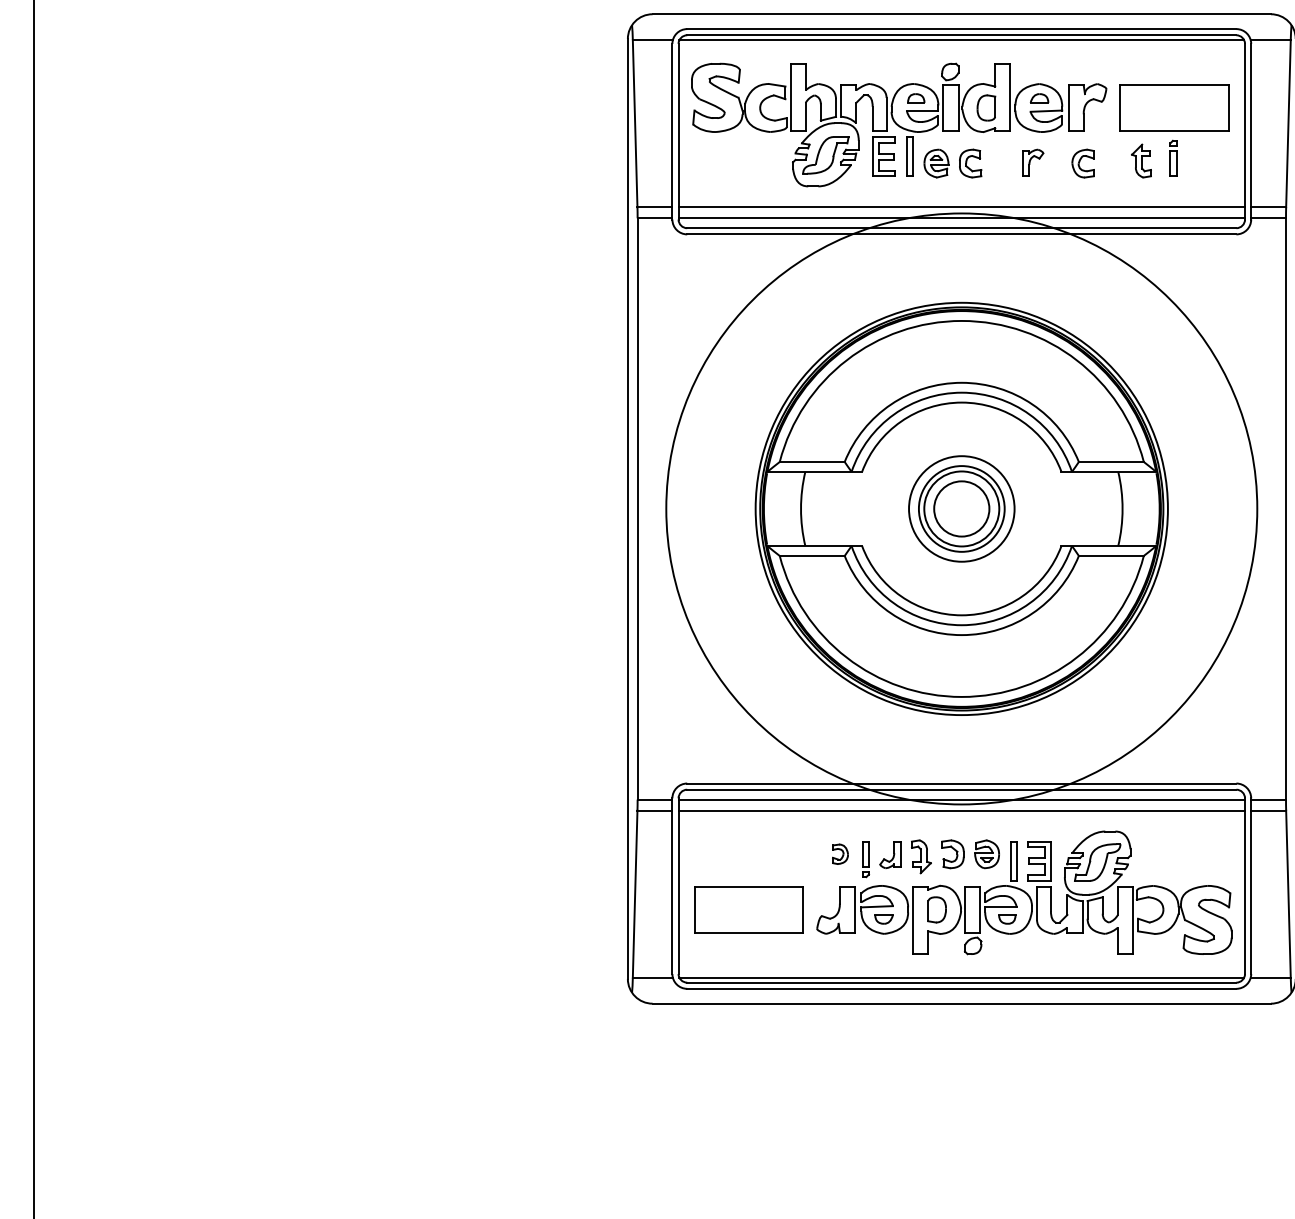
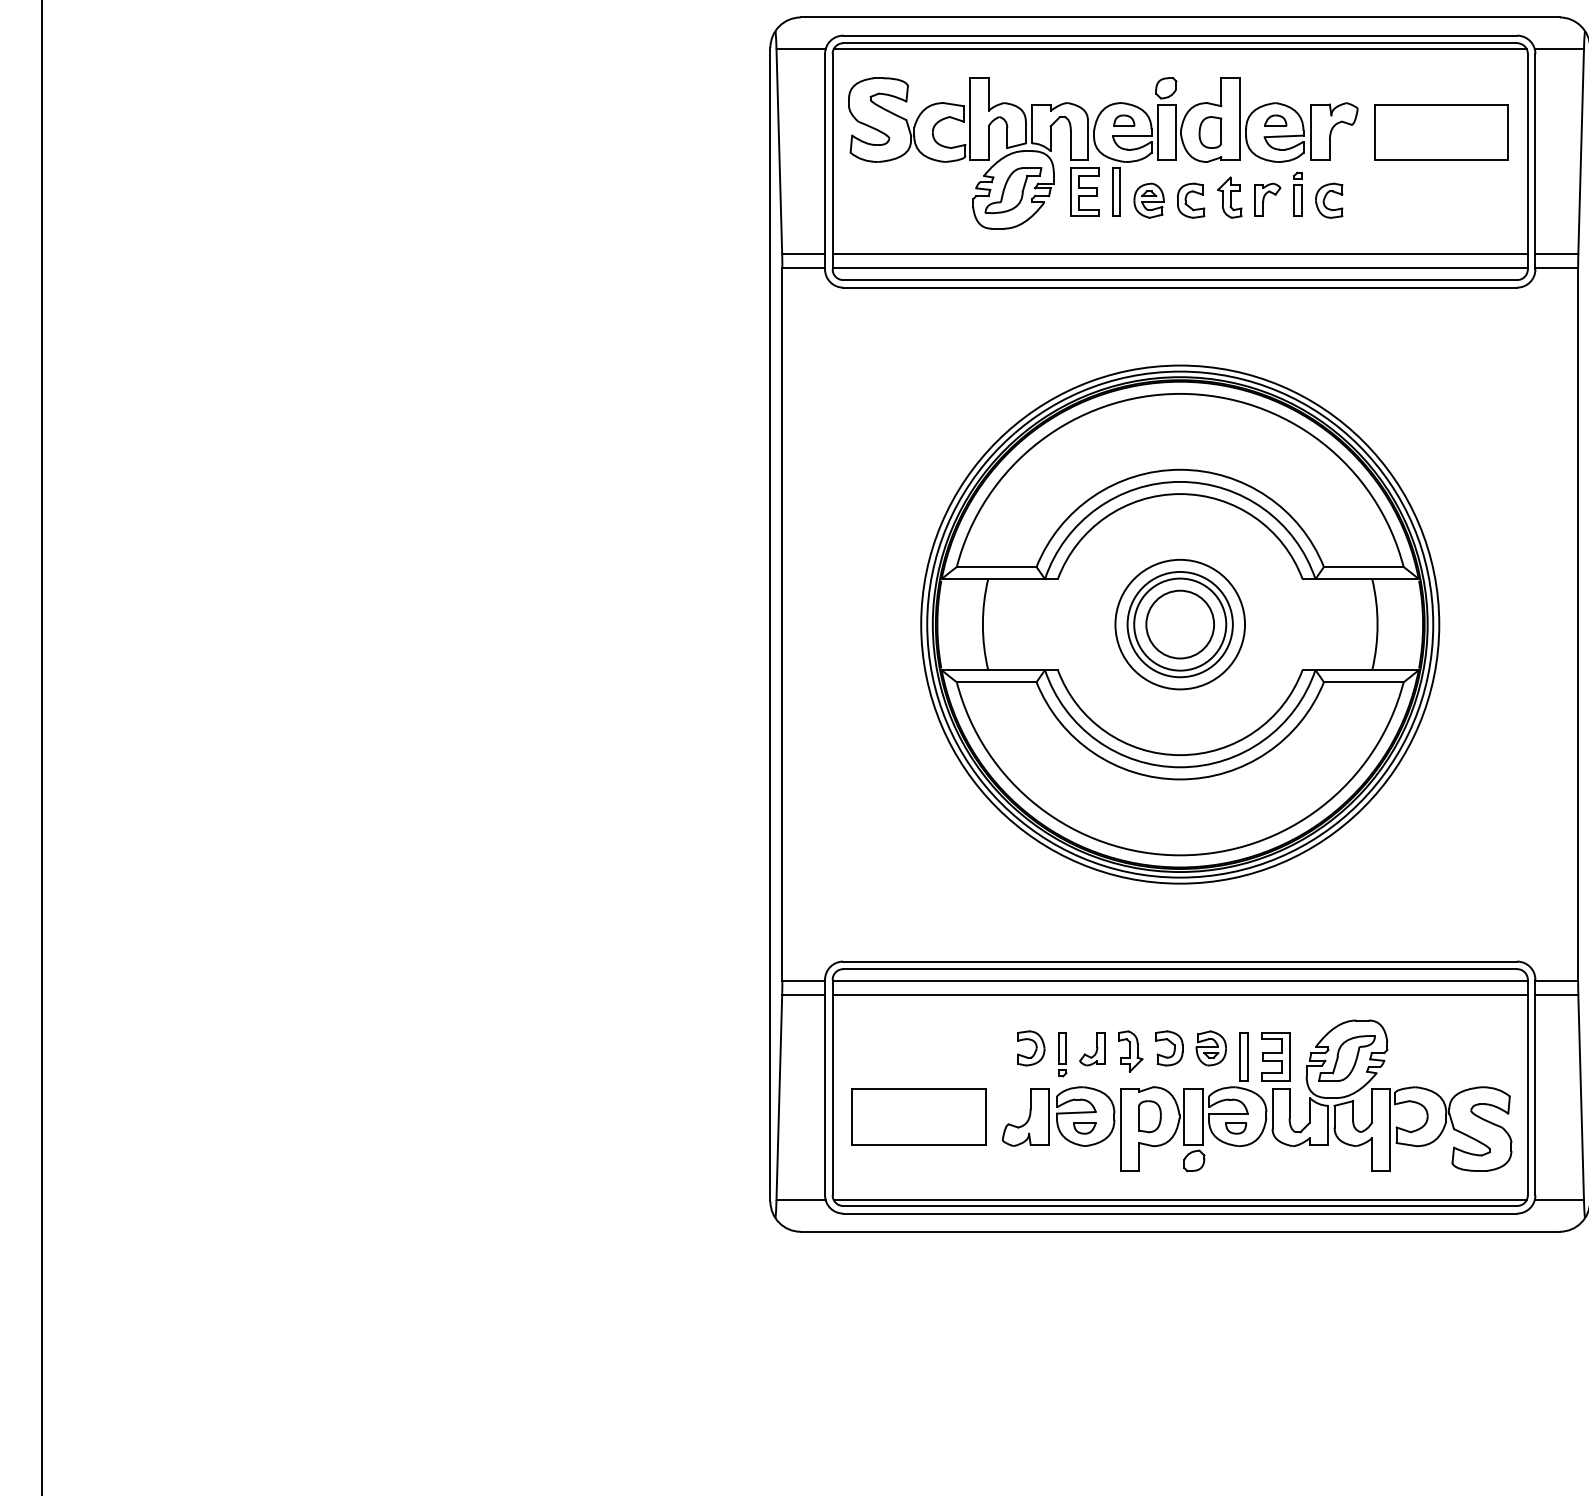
part: (1173, 157) -> (1297, 193), moved
part: (1141, 160) -> (1229, 197), moved
circle: (962, 508) -> (1180, 624), size x0.71
part: (840, 854) -> (1031, 1048), size x1.43

